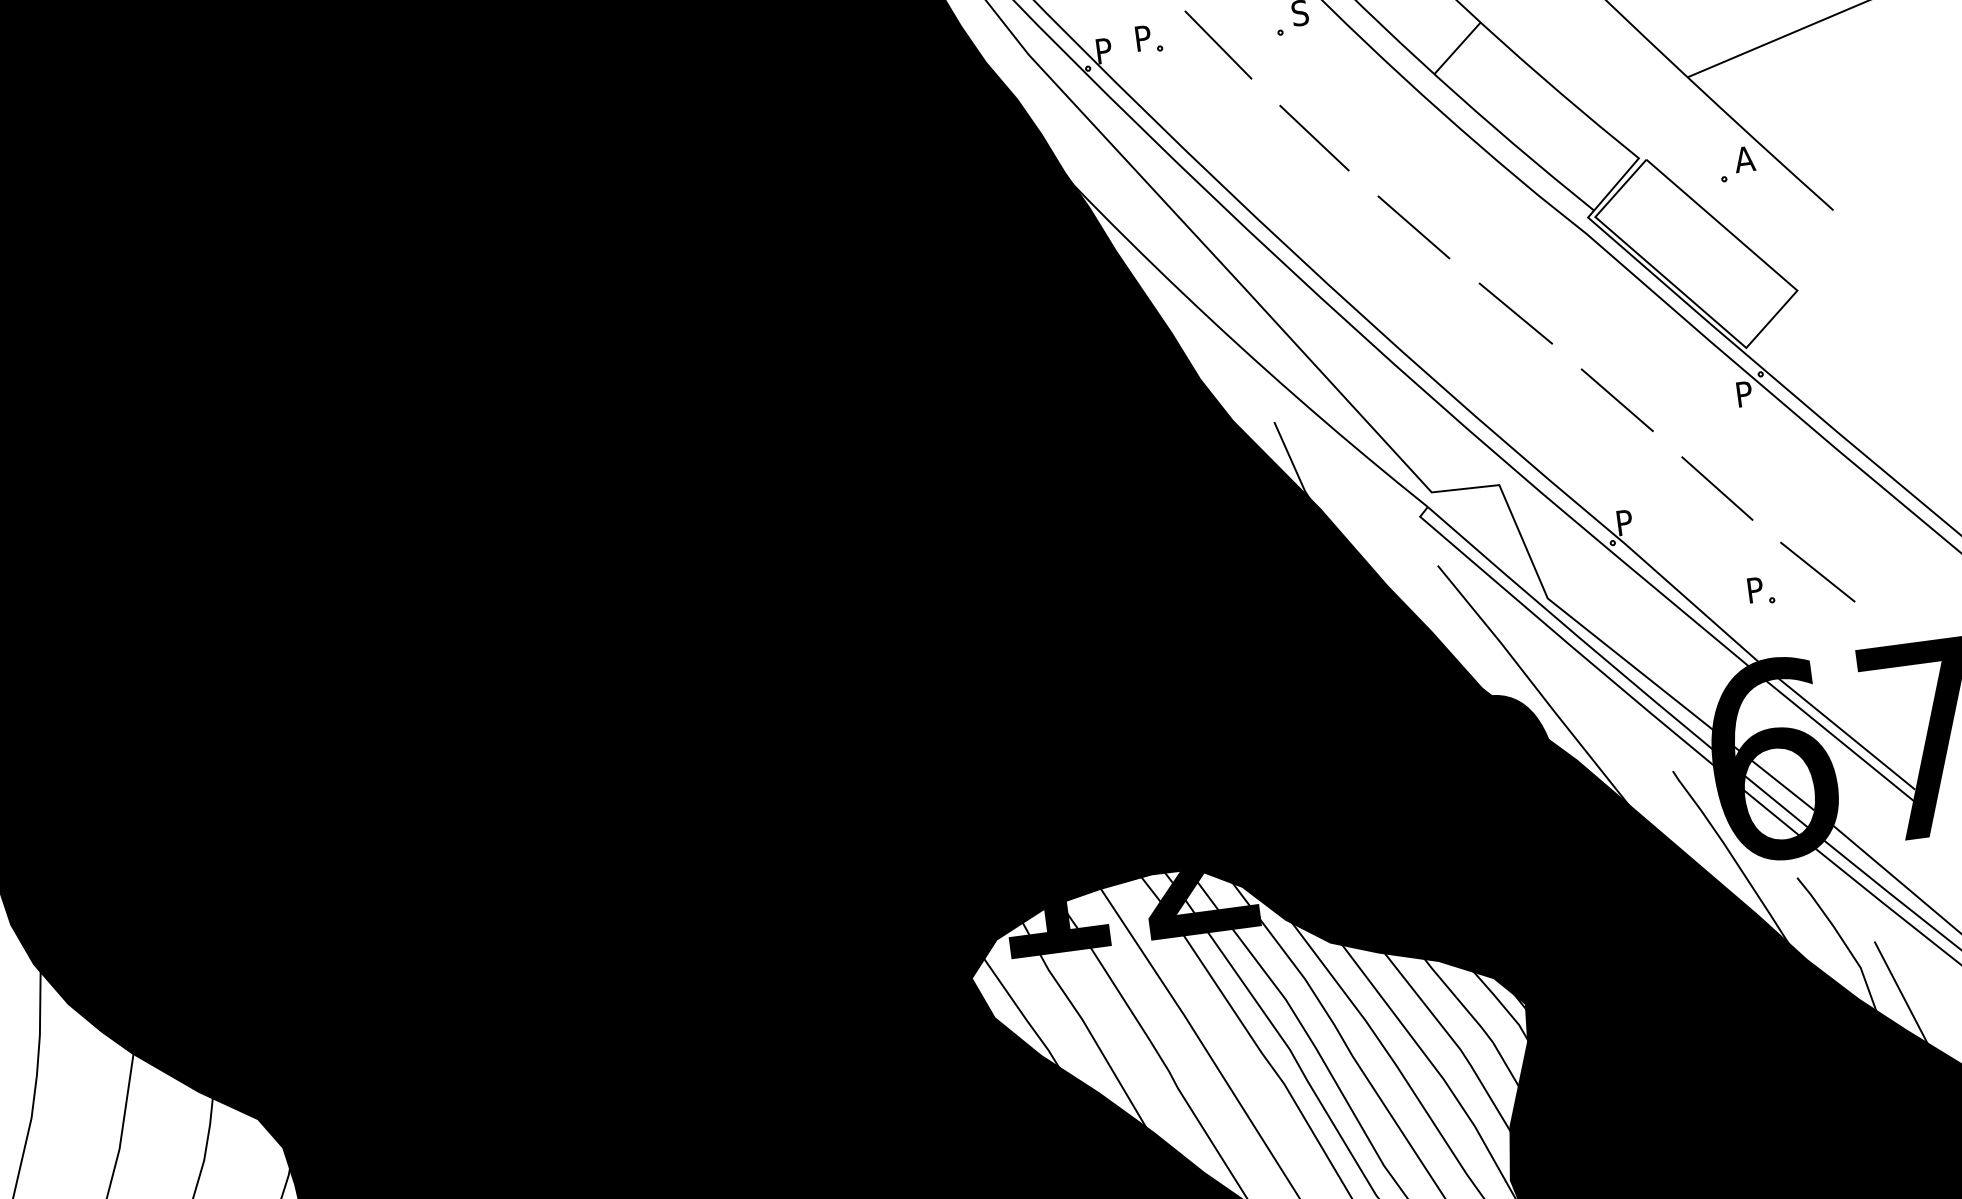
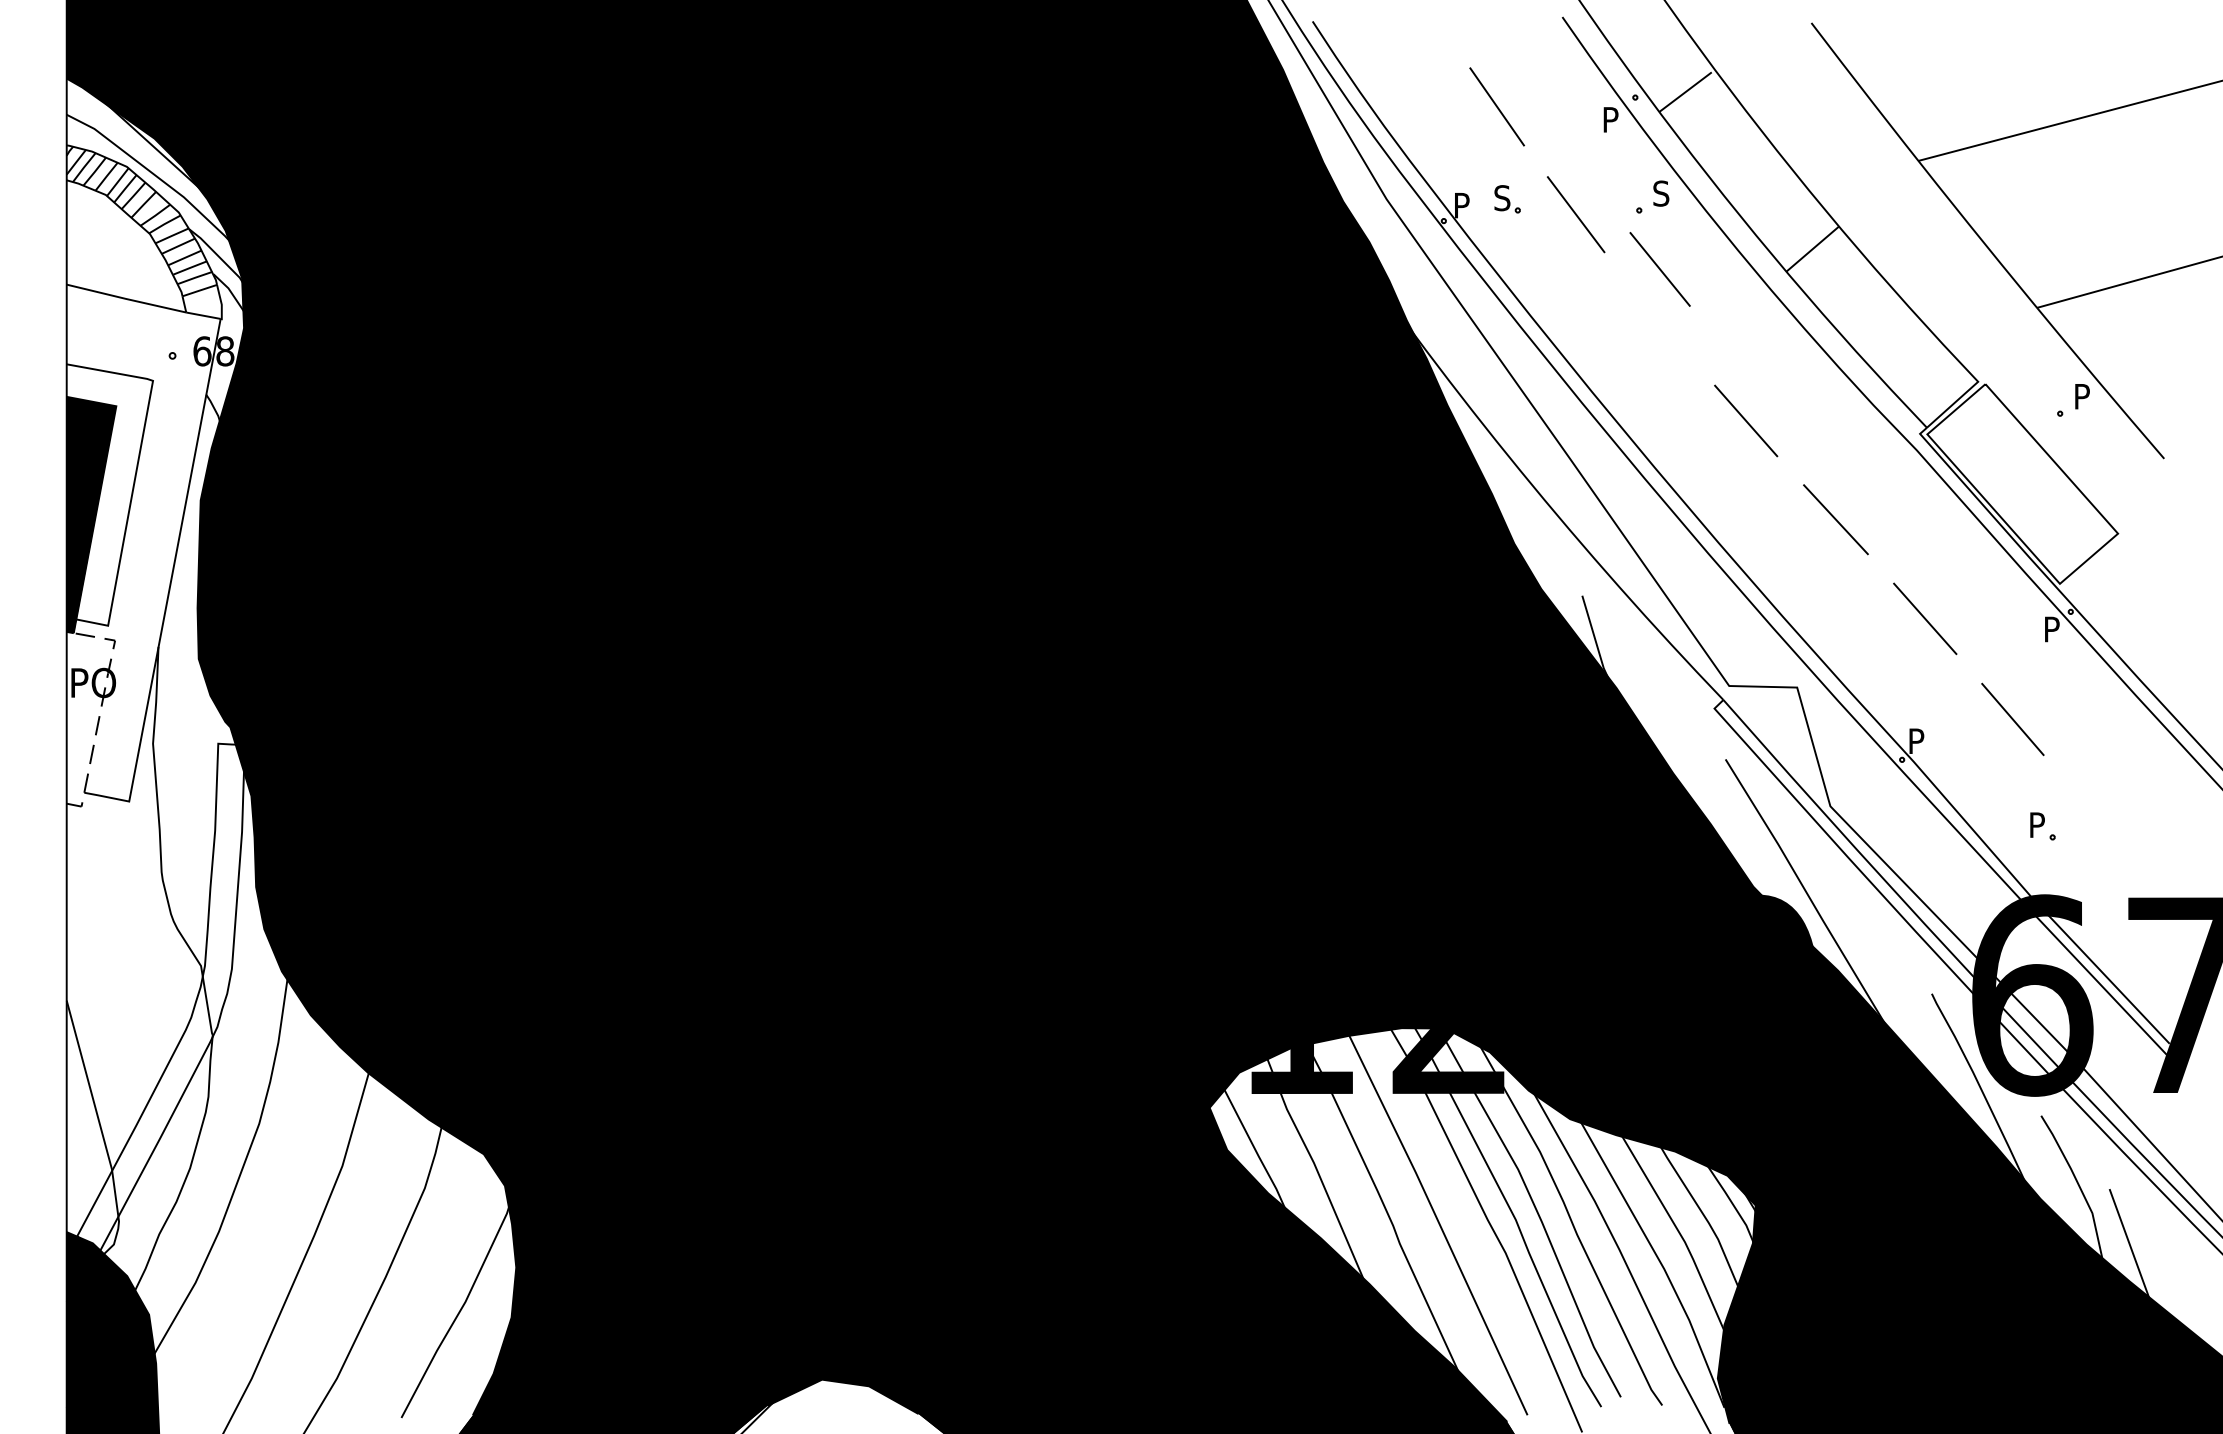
text: (1143, 38) -> (1502, 198), P -> S
line: (1313, 138) -> (1659, 269), moved
text: (1744, 159) -> (2082, 396), A -> P
line: (1817, 572) -> (2101, 815), removed

